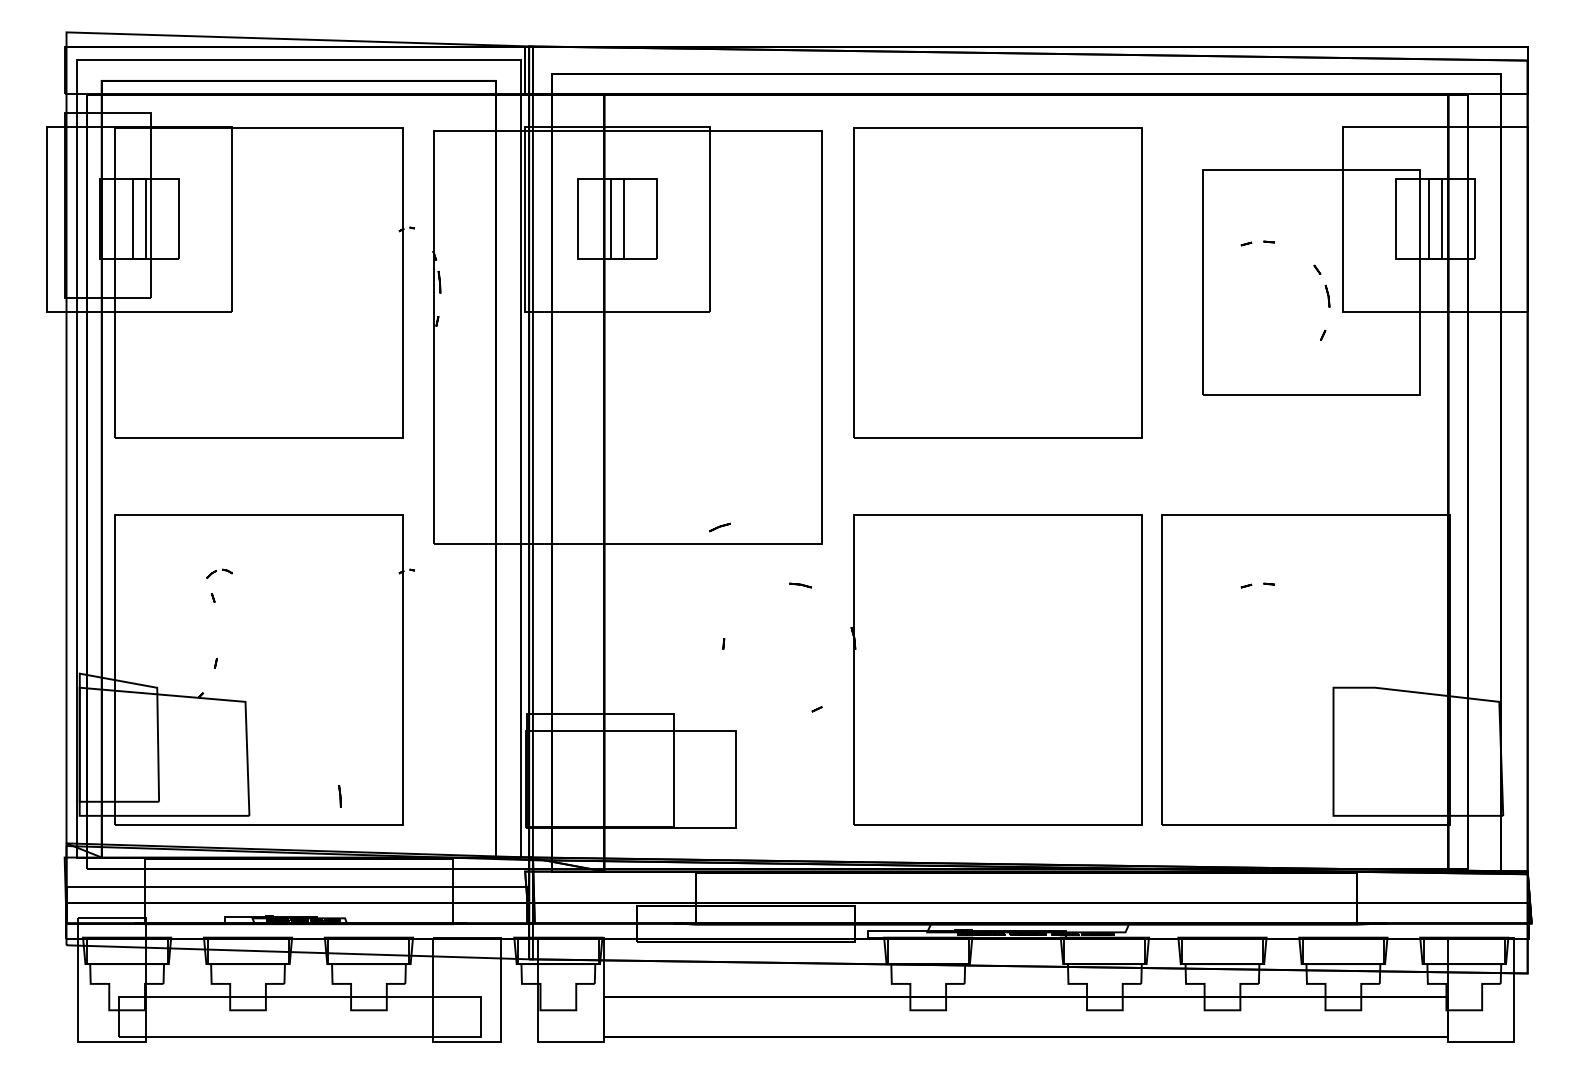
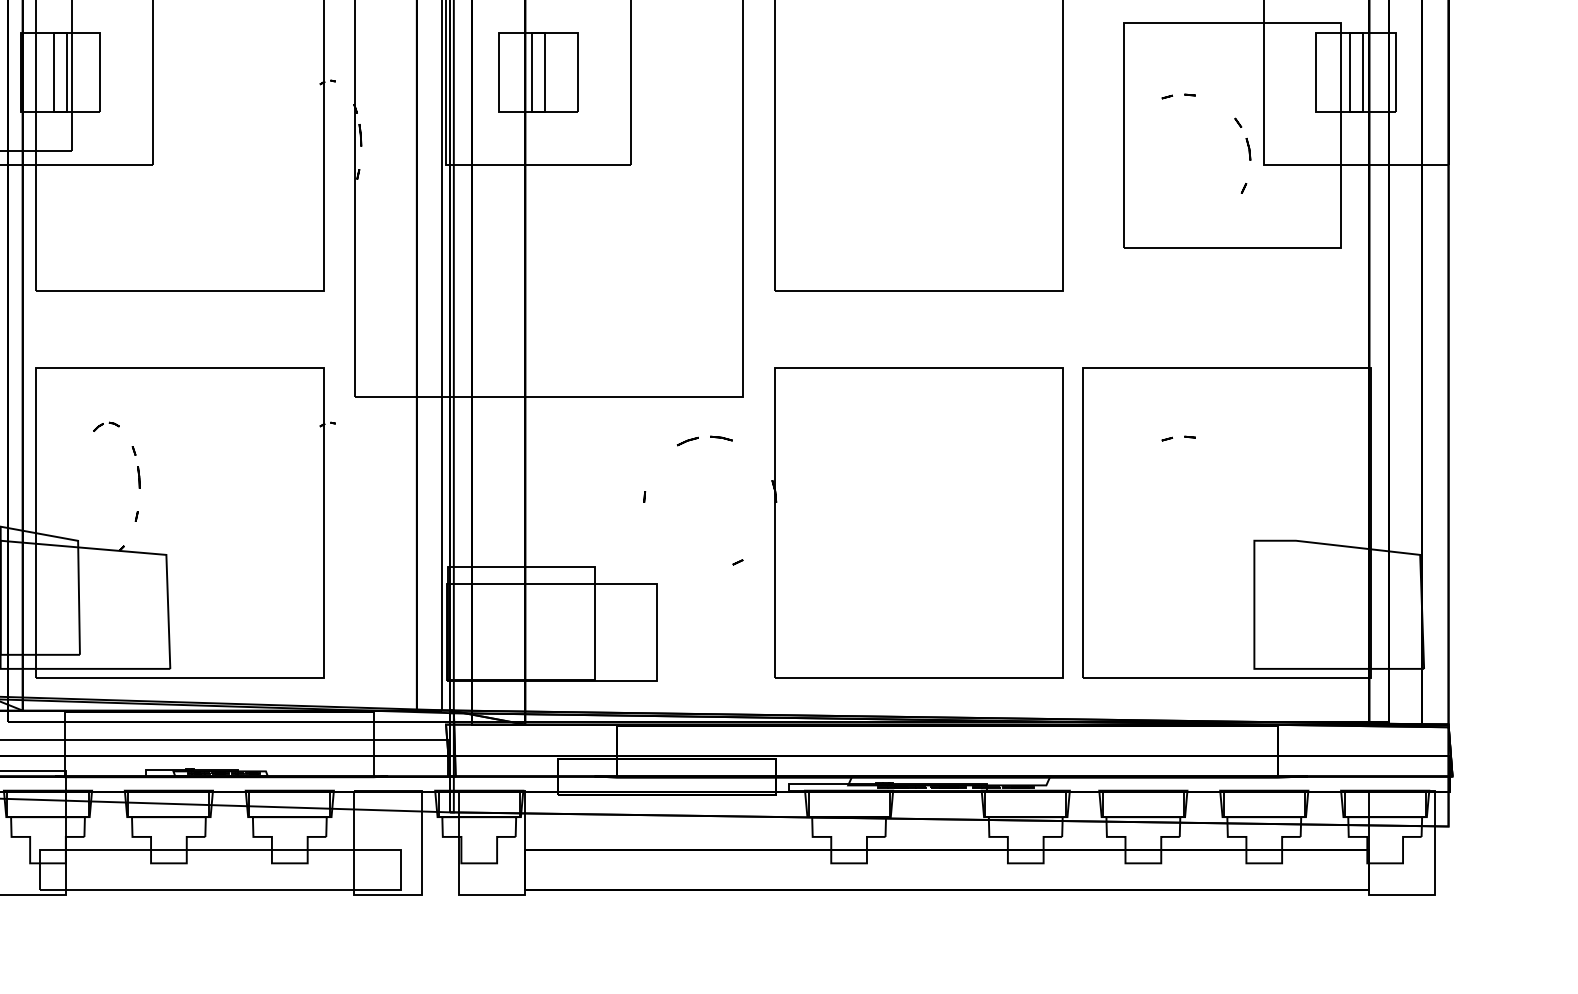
line: (719, 527) -> (687, 441), moved
part: (219, 573) -> (106, 426), moved
line: (339, 796) -> (138, 477), moved

